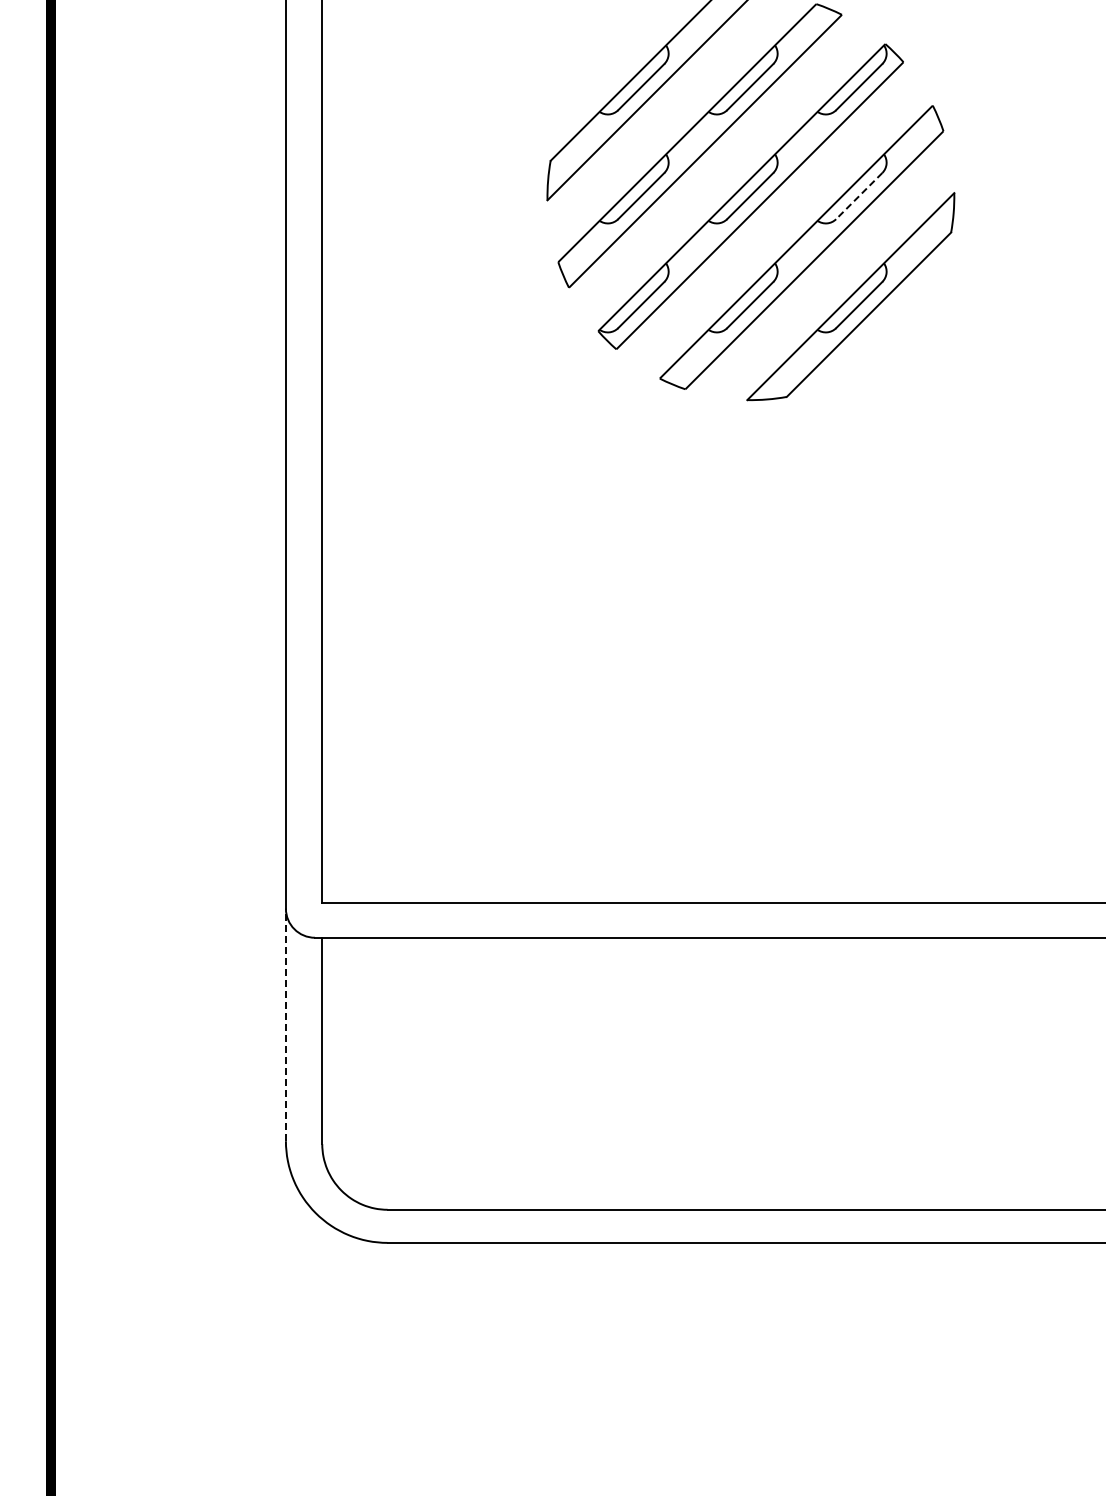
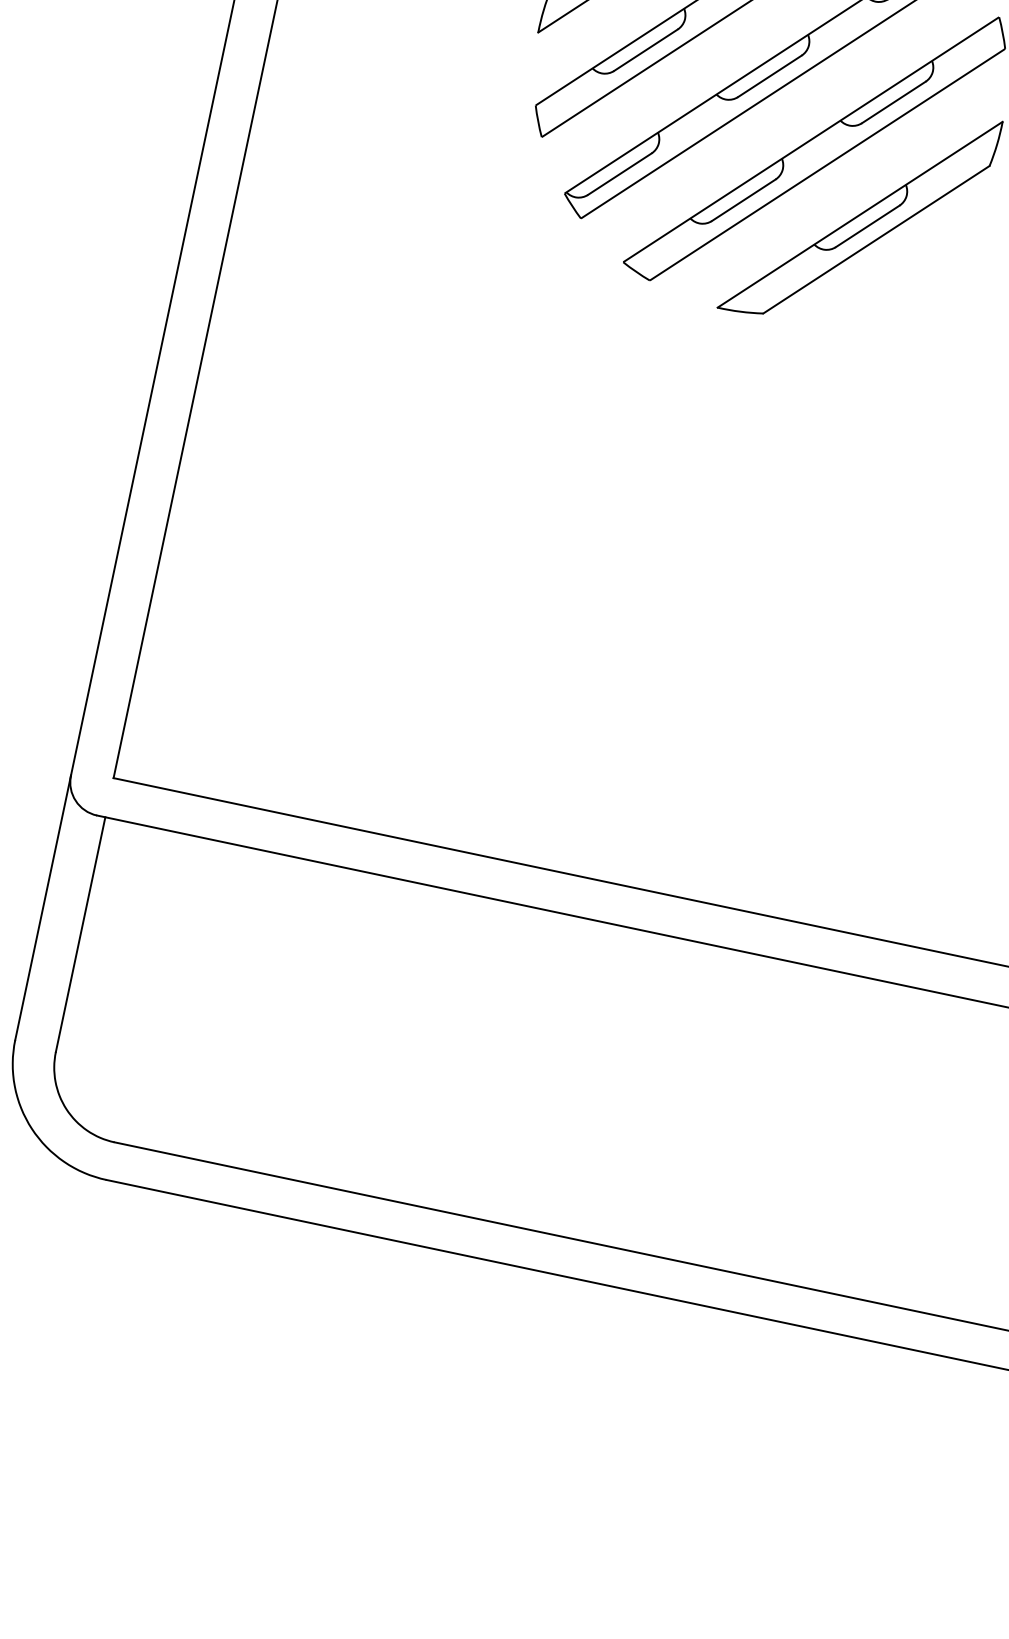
line: (859, 196) -> (894, 102), dashed -> solid
line: (285, 1024) -> (42, 907), dashed -> solid

